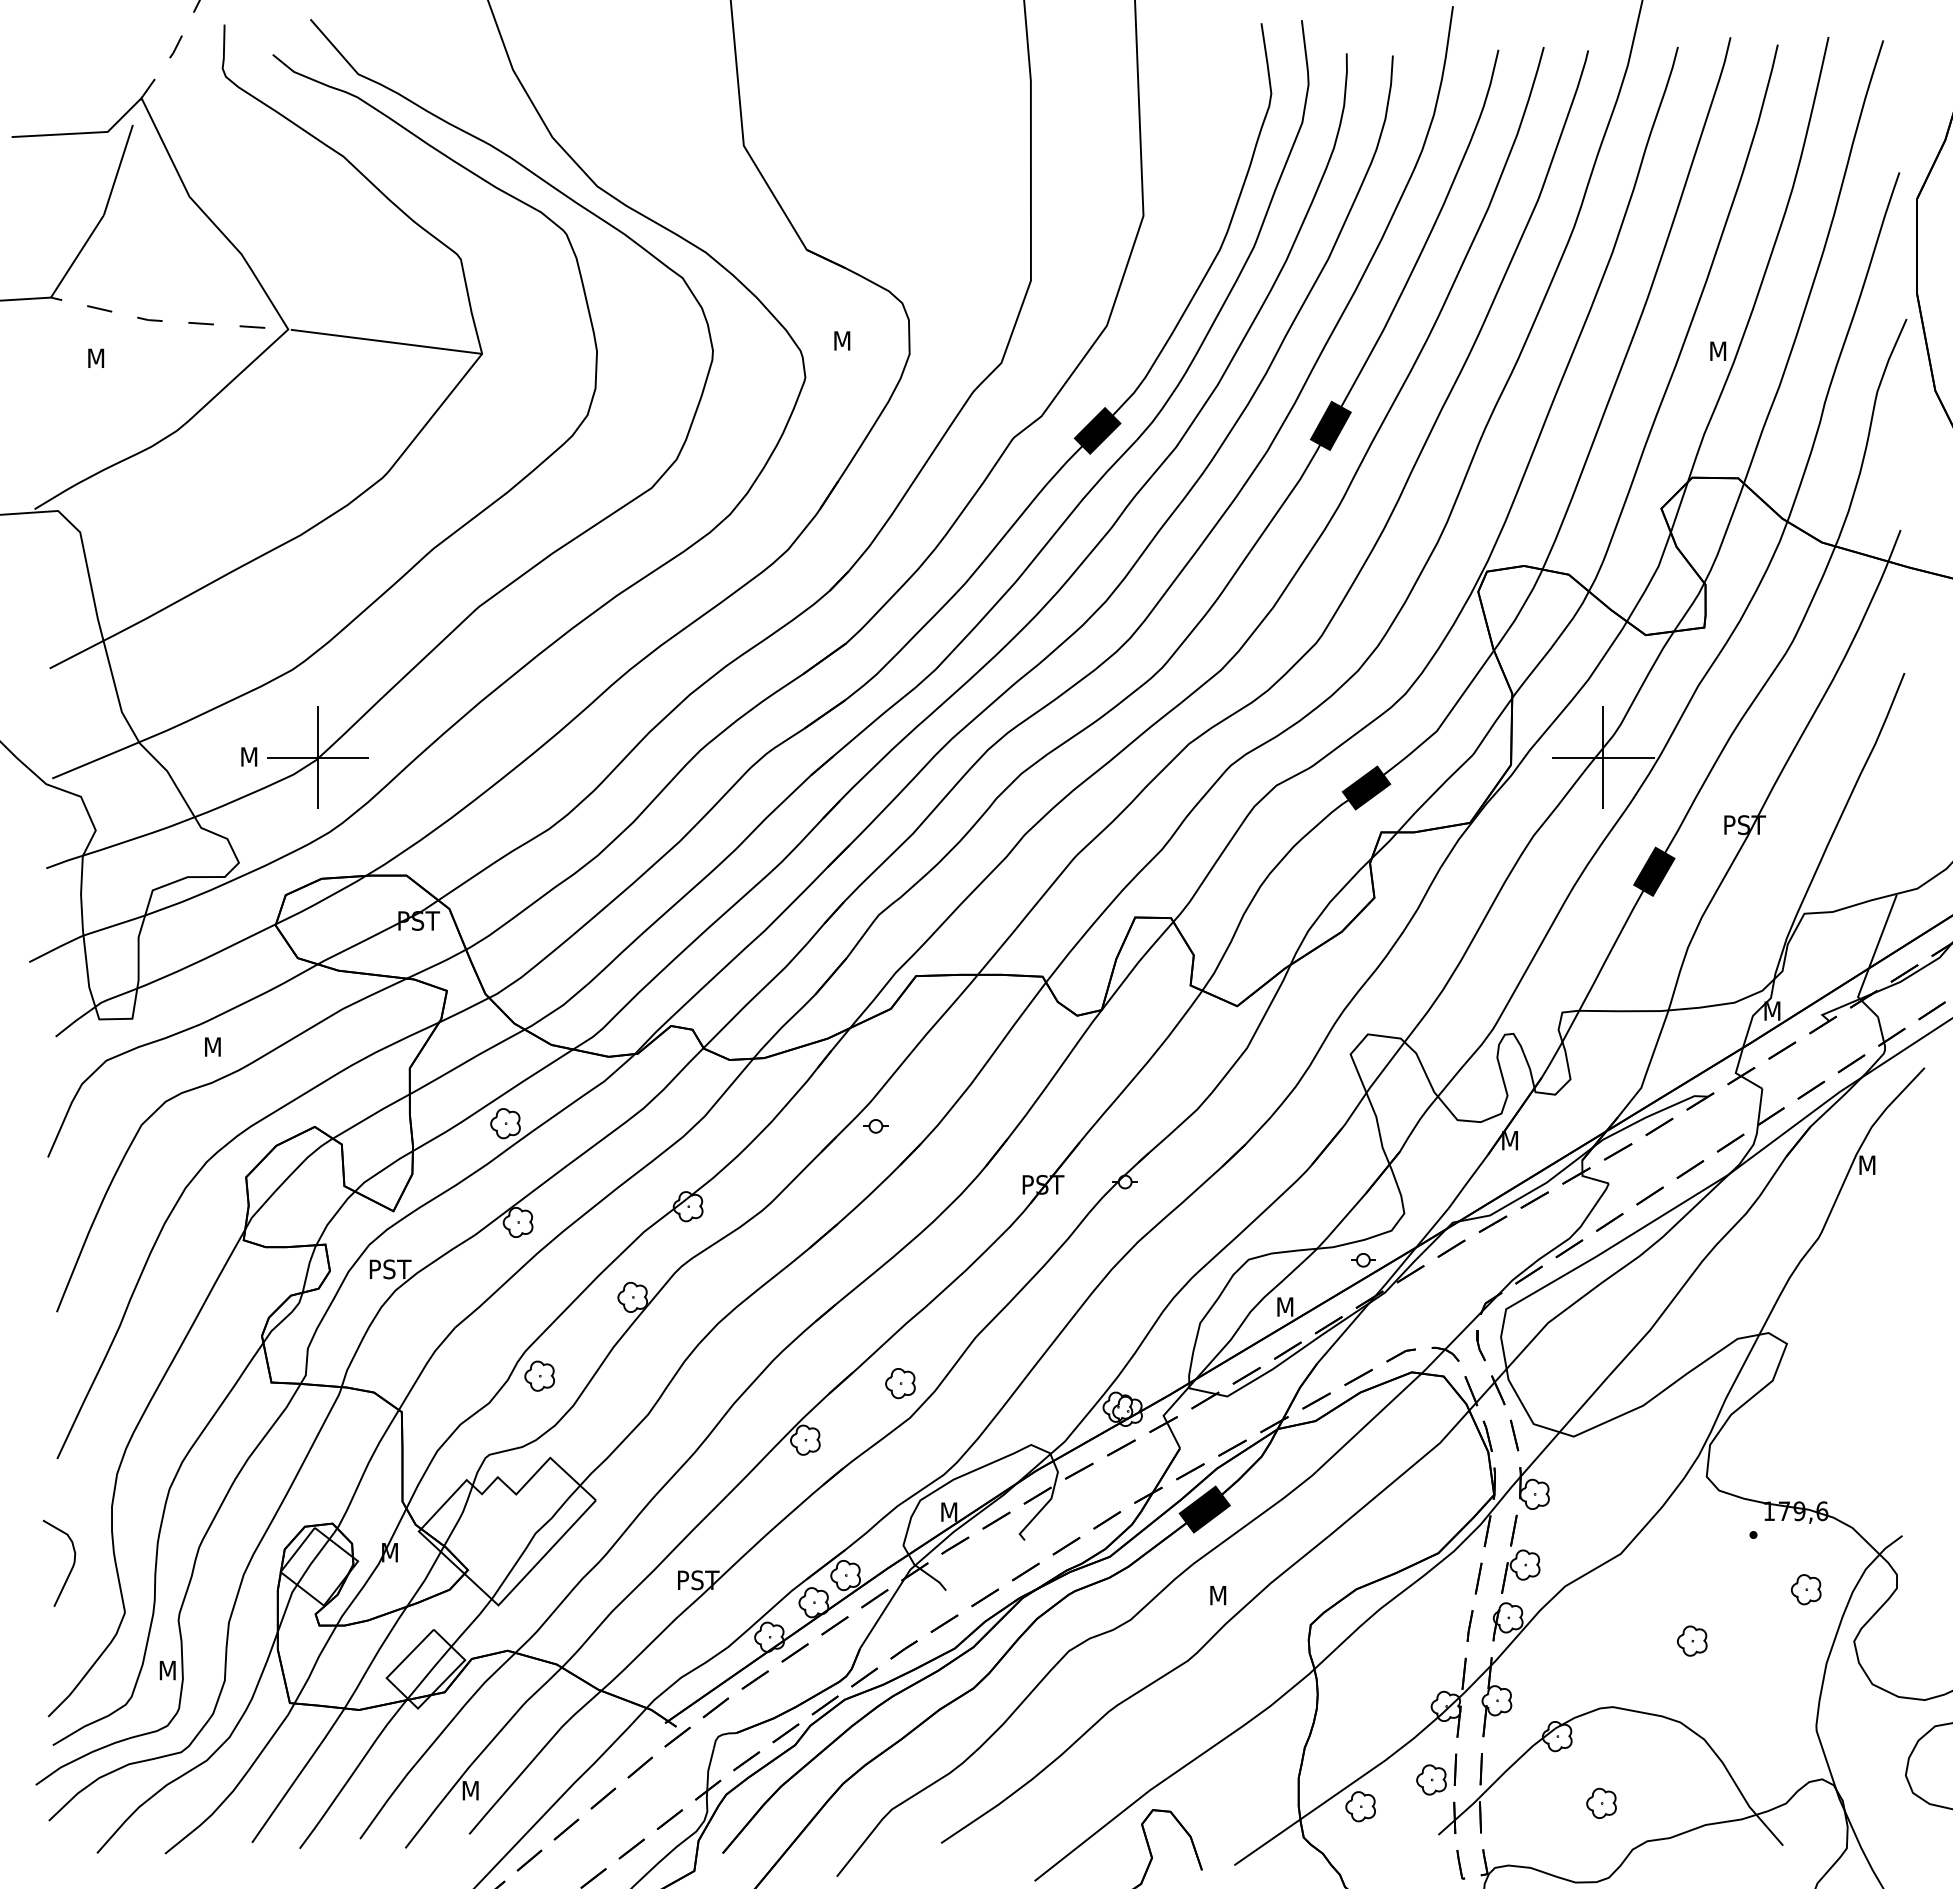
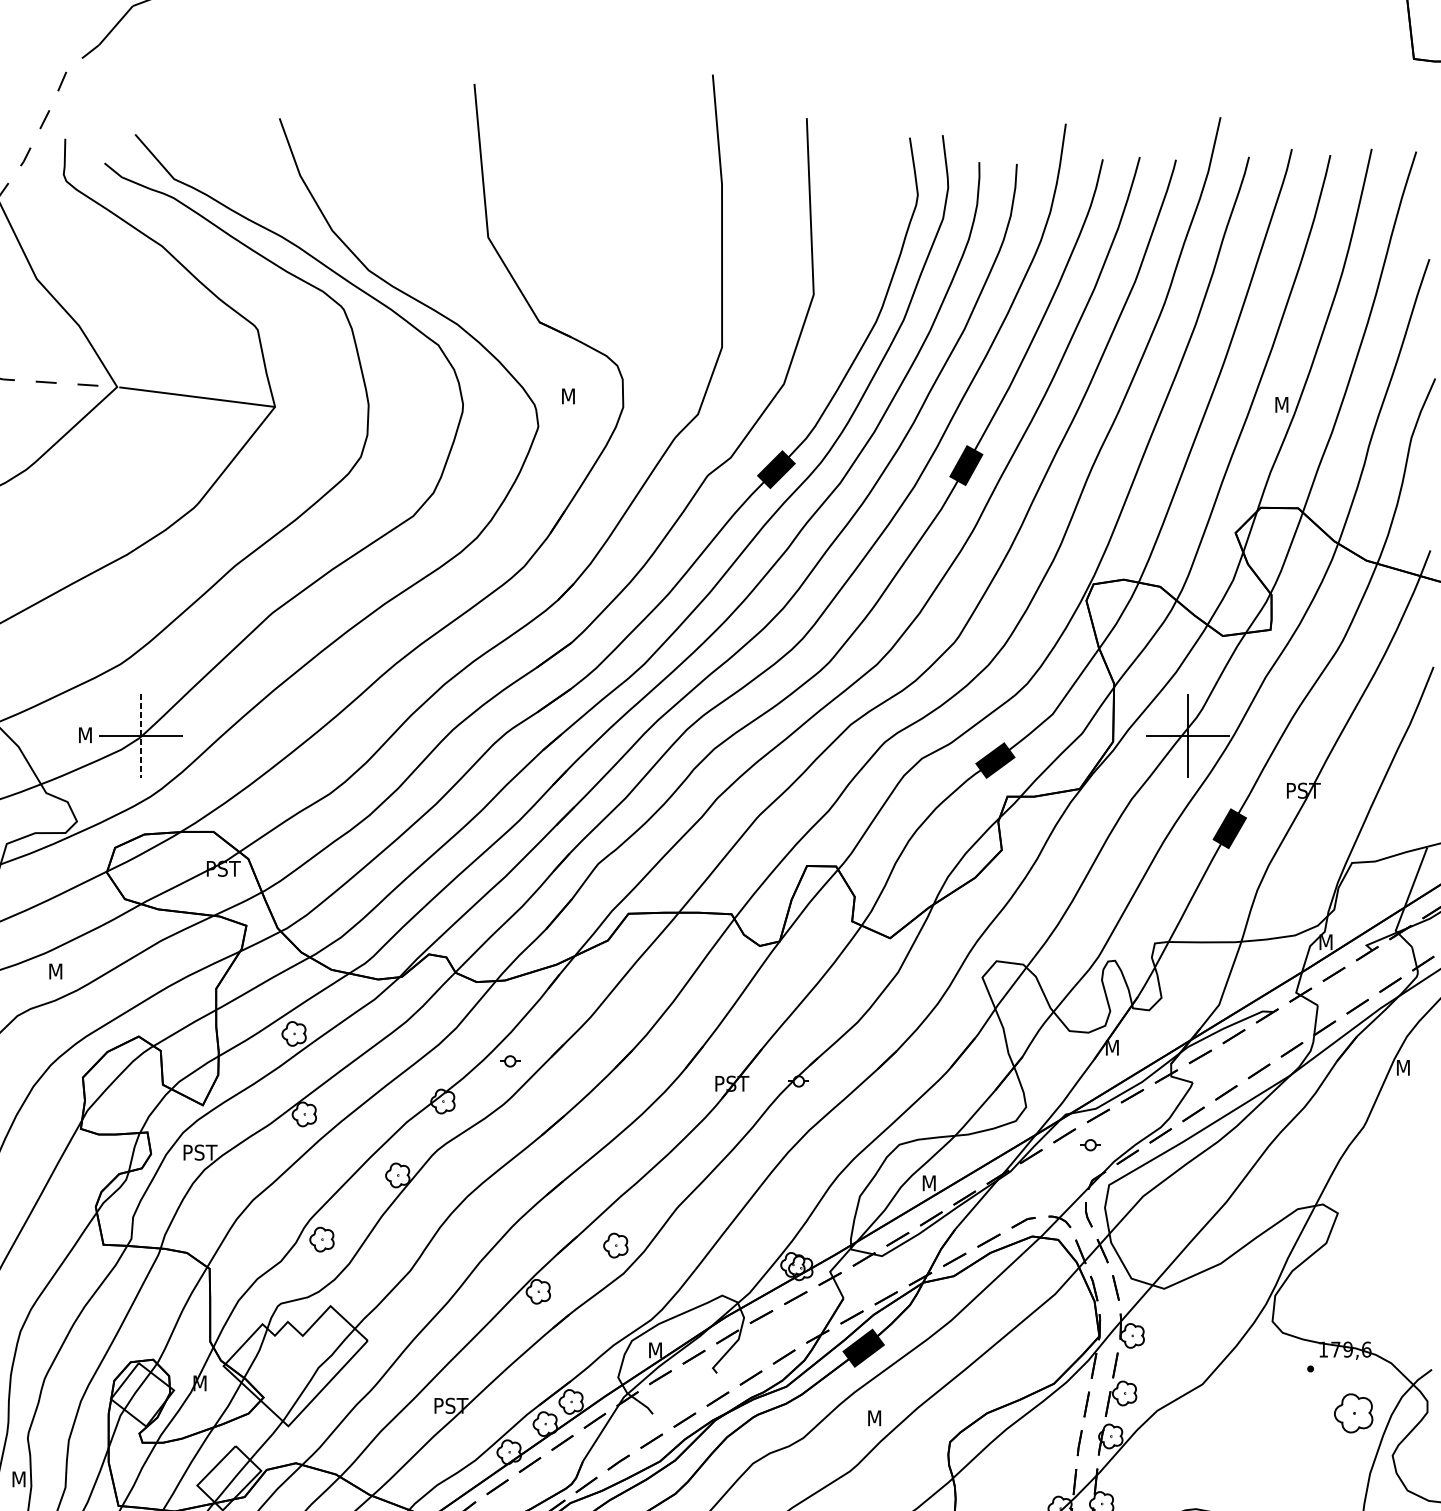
line: (317, 758) -> (140, 736), solid -> dashed
part: (875, 1126) -> (509, 1061), moved
part: (1363, 1260) -> (1090, 1145), moved
part: (1805, 1589) -> (1352, 1413), size x1.6
part: (1692, 1640) -> (1260, 1454), removed

